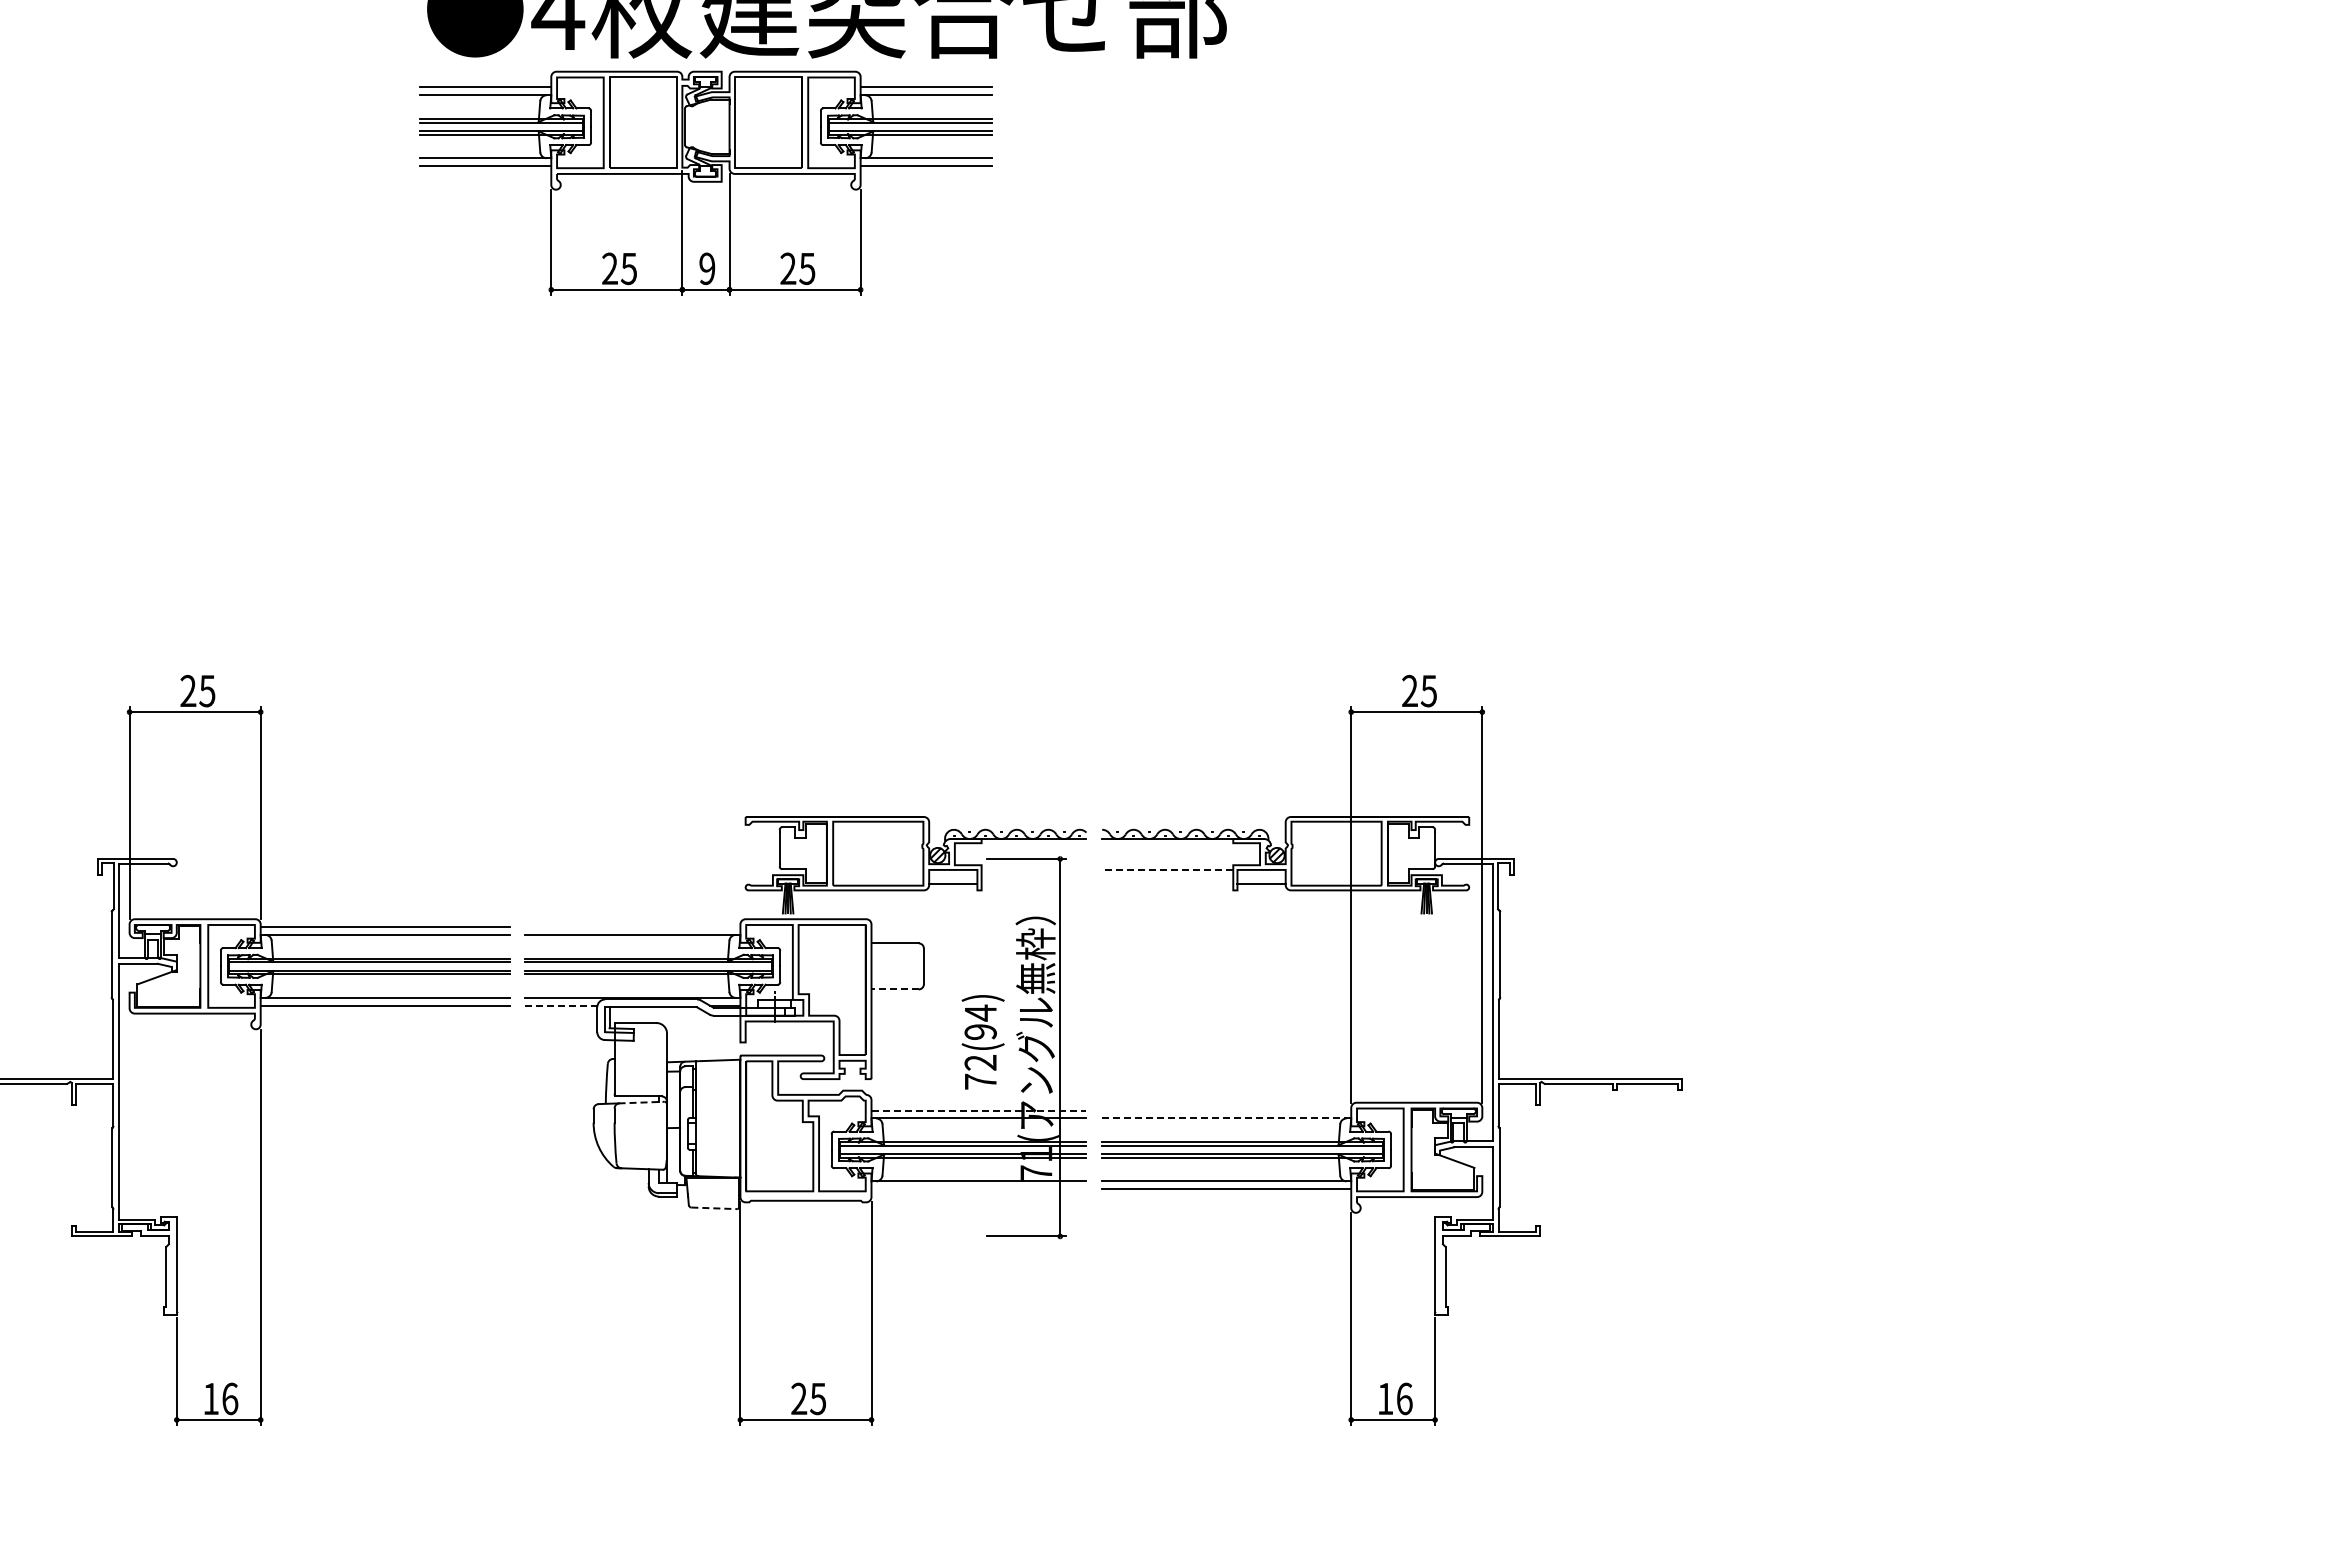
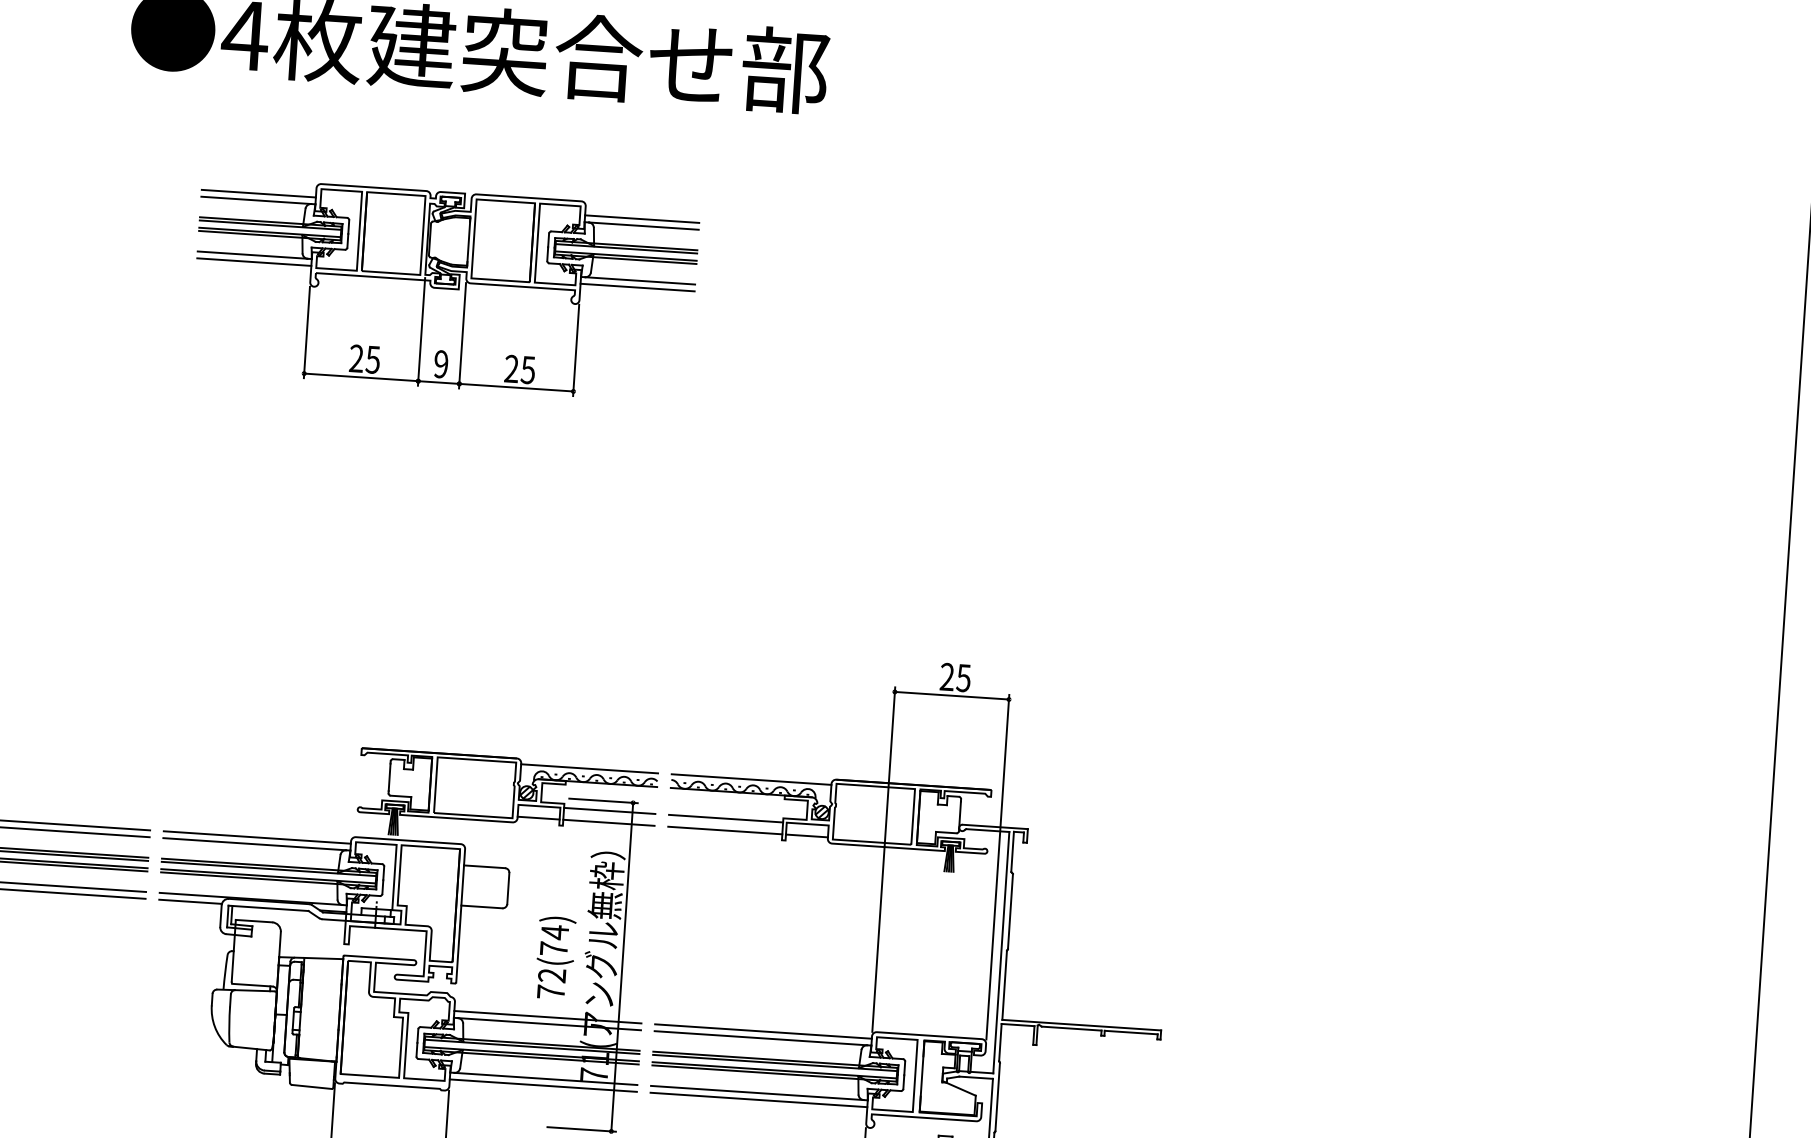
part: (705, 182) -> (444, 289), moved
line: (1007, 823) -> (589, 768), added
line: (1193, 823) -> (751, 779), added
line: (1033, 869) -> (609, 810), added
line: (1167, 869) -> (725, 818), dashed -> solid
line: (1033, 883) -> (608, 822), added
line: (1167, 883) -> (725, 830), added
line: (632, 927) -> (256, 837), added
line: (895, 989) -> (482, 906), dashed -> solid
line: (561, 1005) -> (190, 901), dashed -> solid
text: (980, 1031) -> (553, 948), 72(94) -> 72(74)
line: (641, 1102) -> (254, 990), dashed -> solid
line: (979, 1110) -> (548, 1017), dashed -> solid
line: (1226, 1110) -> (763, 1031), added
line: (1224, 1118) -> (761, 1038), dashed -> solid
line: (978, 1189) -> (542, 1085), added
line: (714, 1208) -> (312, 1087), dashed -> solid

